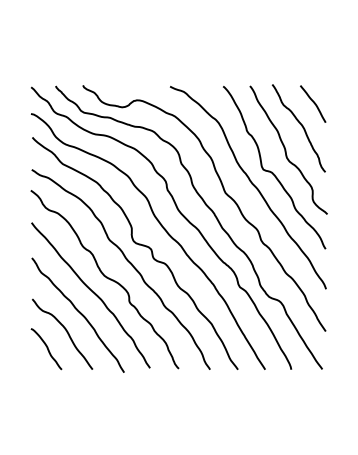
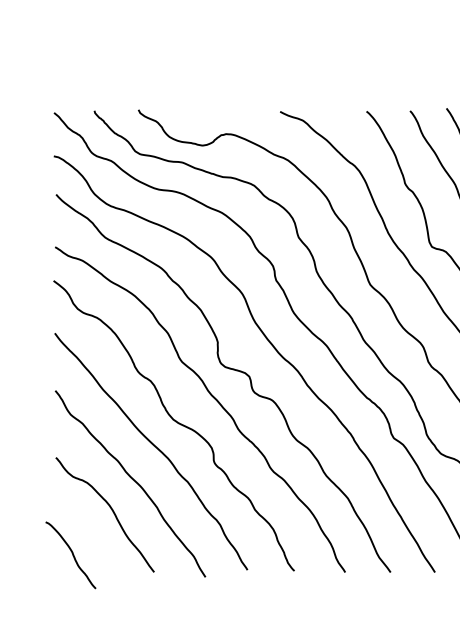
curve: (46, 348) -> (70, 554), moved

